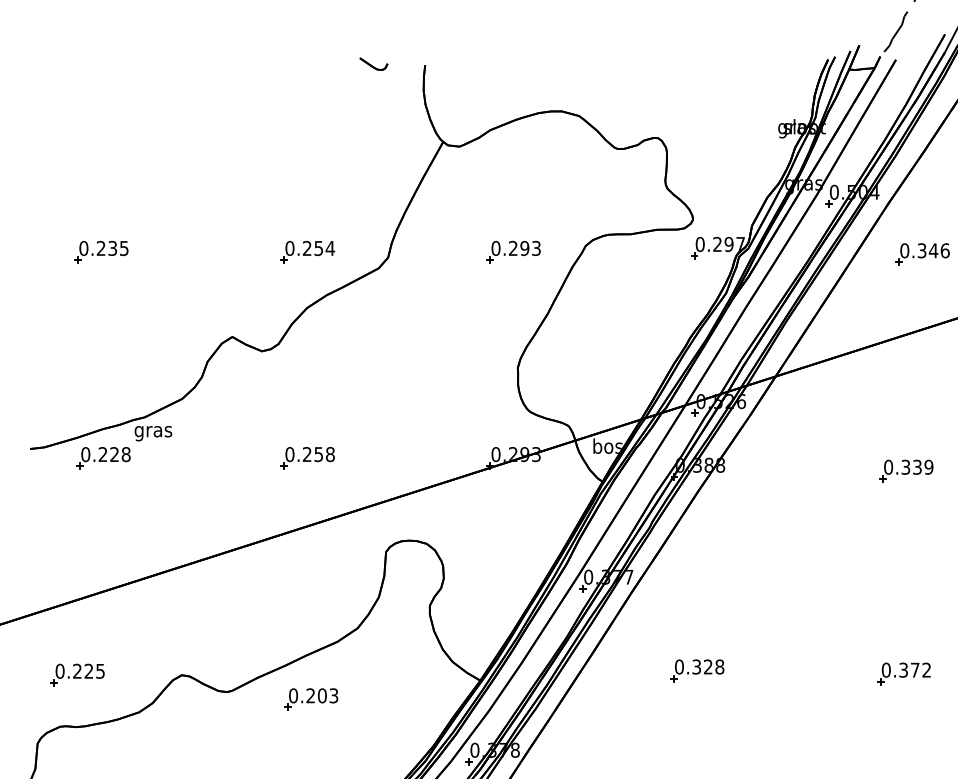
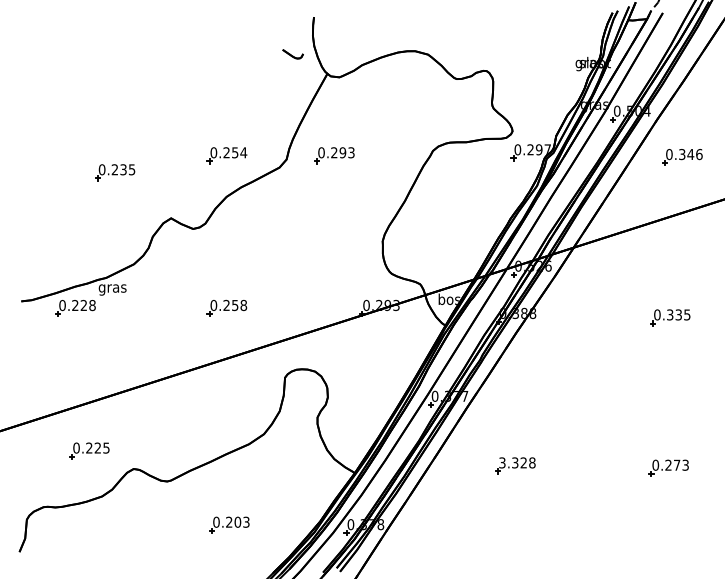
part: (373, 64) -> (292, 54), moved
part: (101, 252) -> (115, 172), moved
part: (513, 252) -> (334, 155), moved
text: (929, 466) -> (687, 314), 0.339 -> 0.335
text: (679, 666) -> (502, 462), 0.328 -> 3.328
text: (914, 670) -> (676, 465), 0.372 -> 0.273
part: (77, 674) -> (89, 450), moved
part: (311, 698) -> (229, 524), moved

